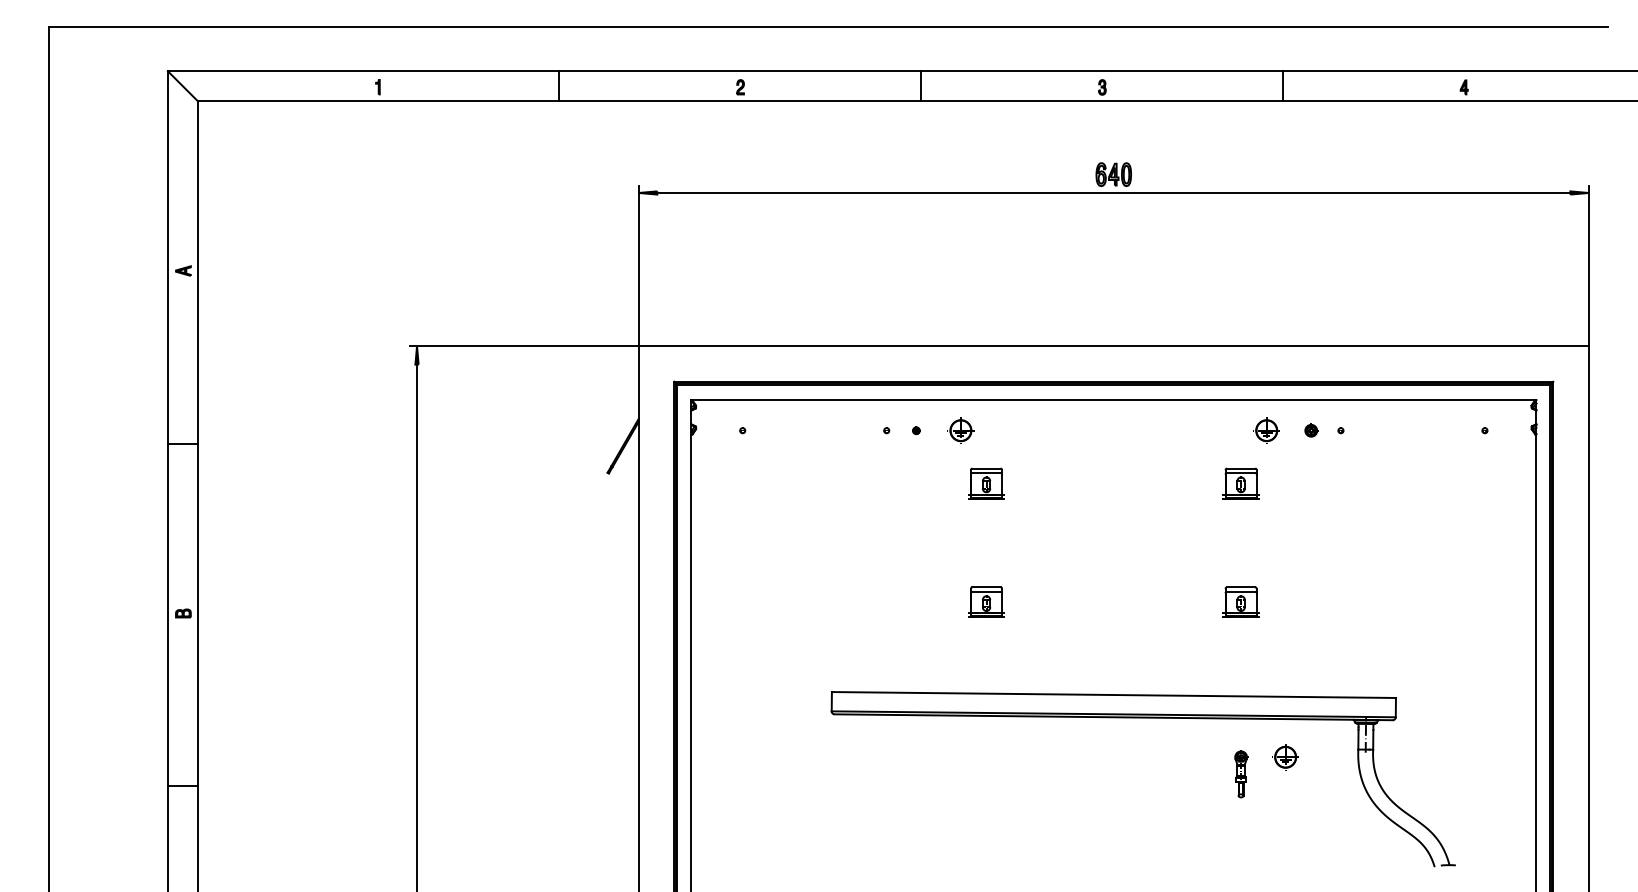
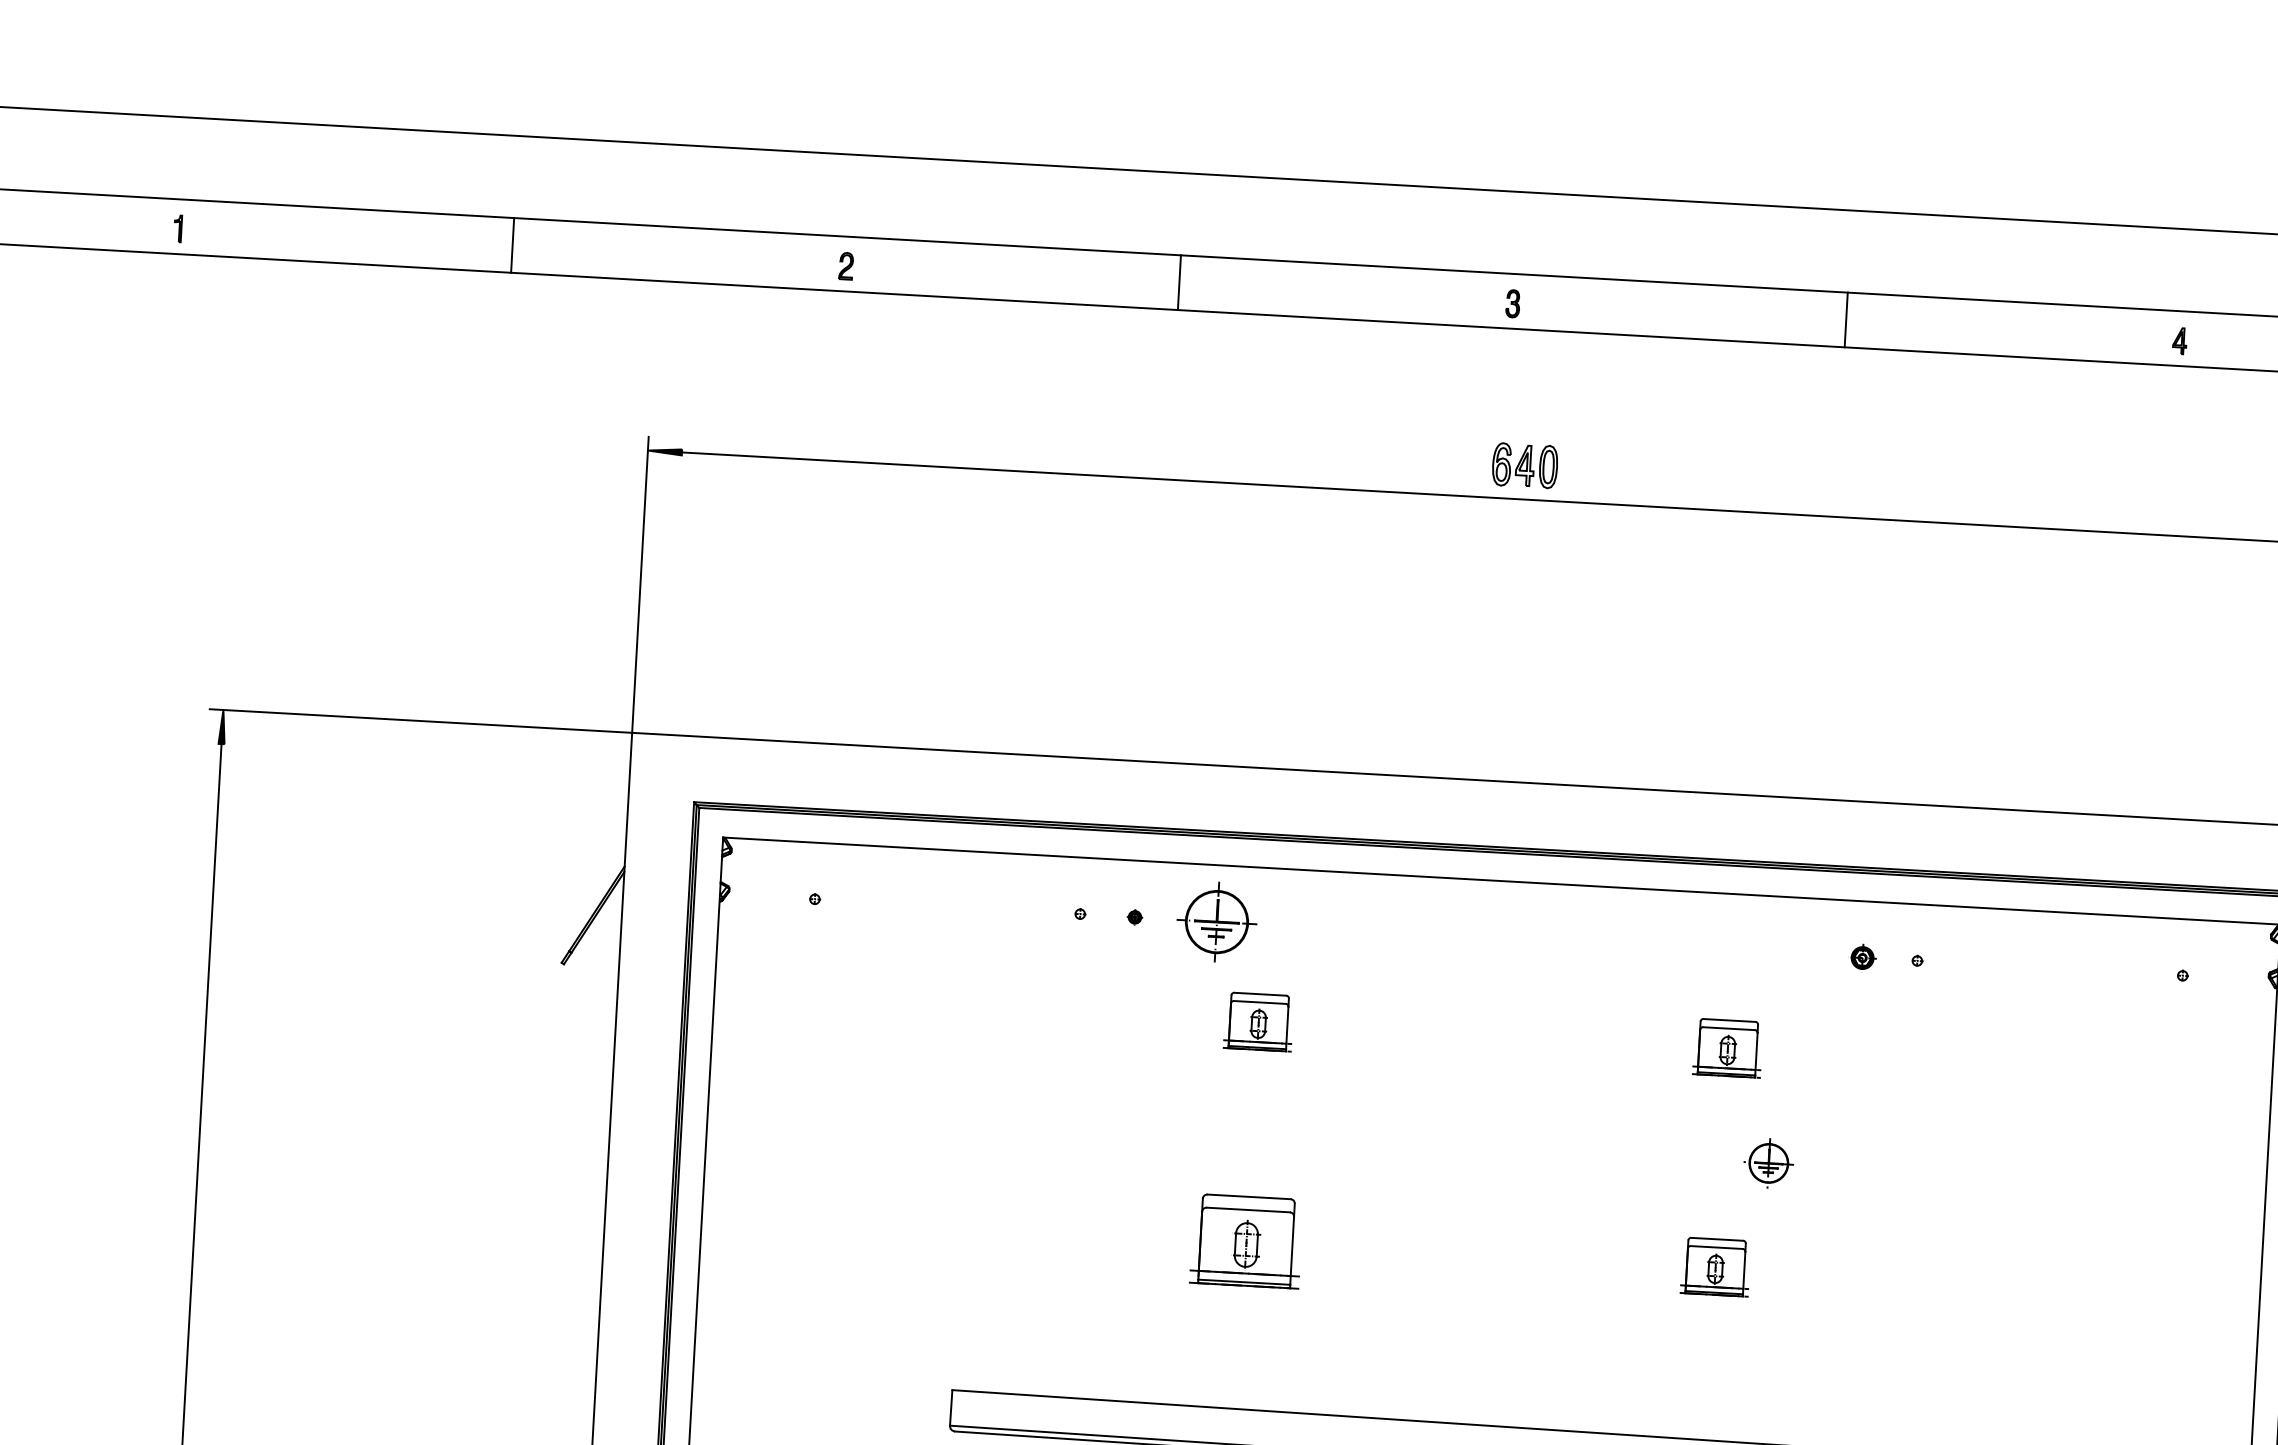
part: (960, 430) -> (1216, 921), size x1.6
part: (1266, 430) -> (1768, 1163), moved
part: (986, 601) -> (1246, 1239), size x1.6

